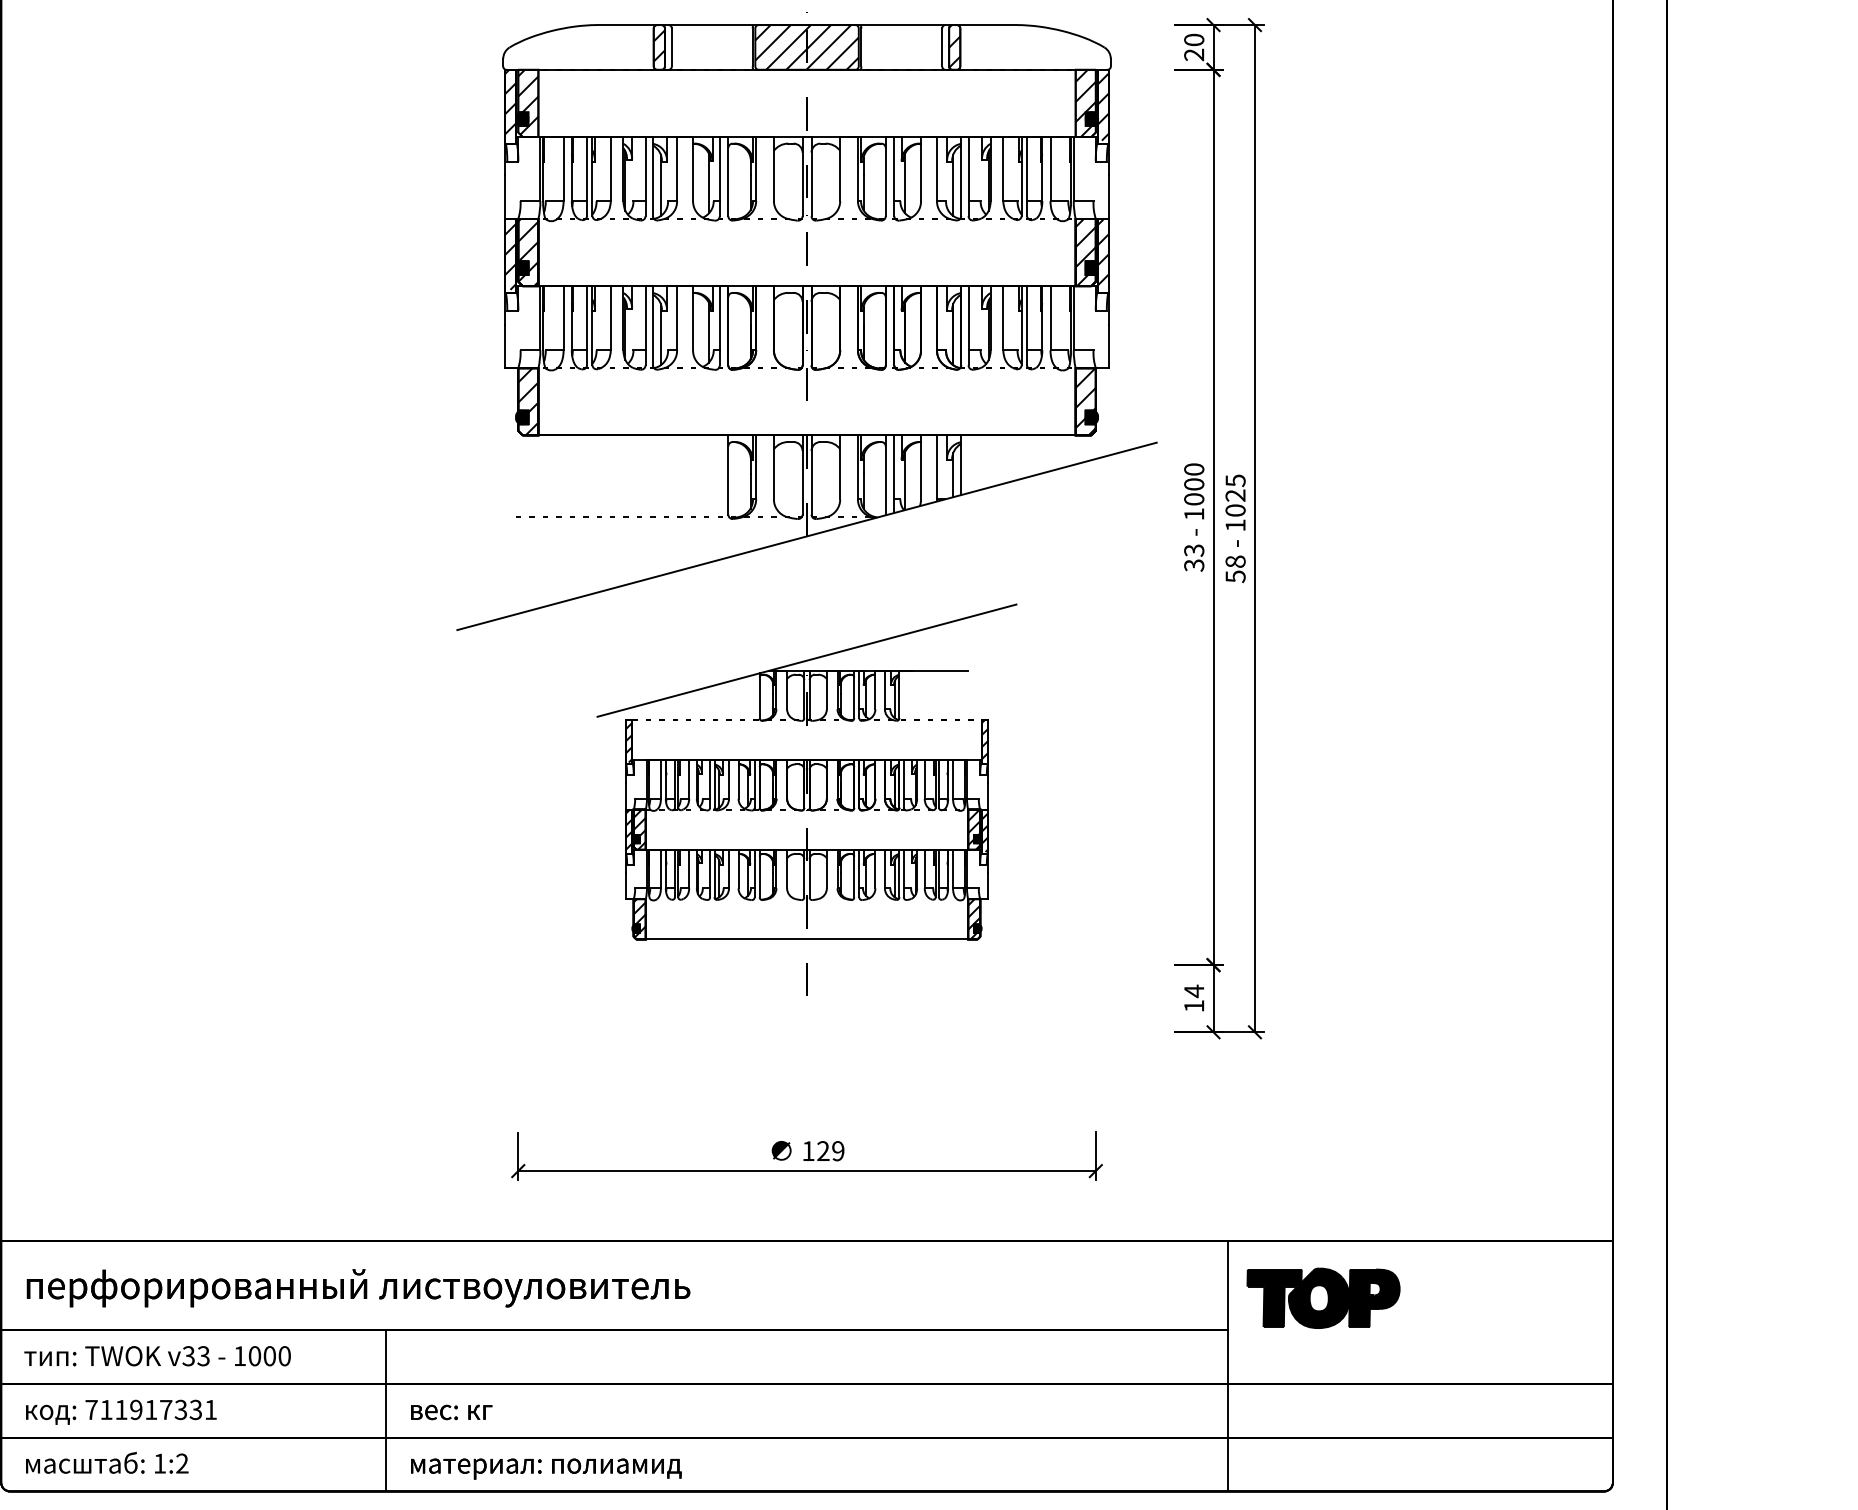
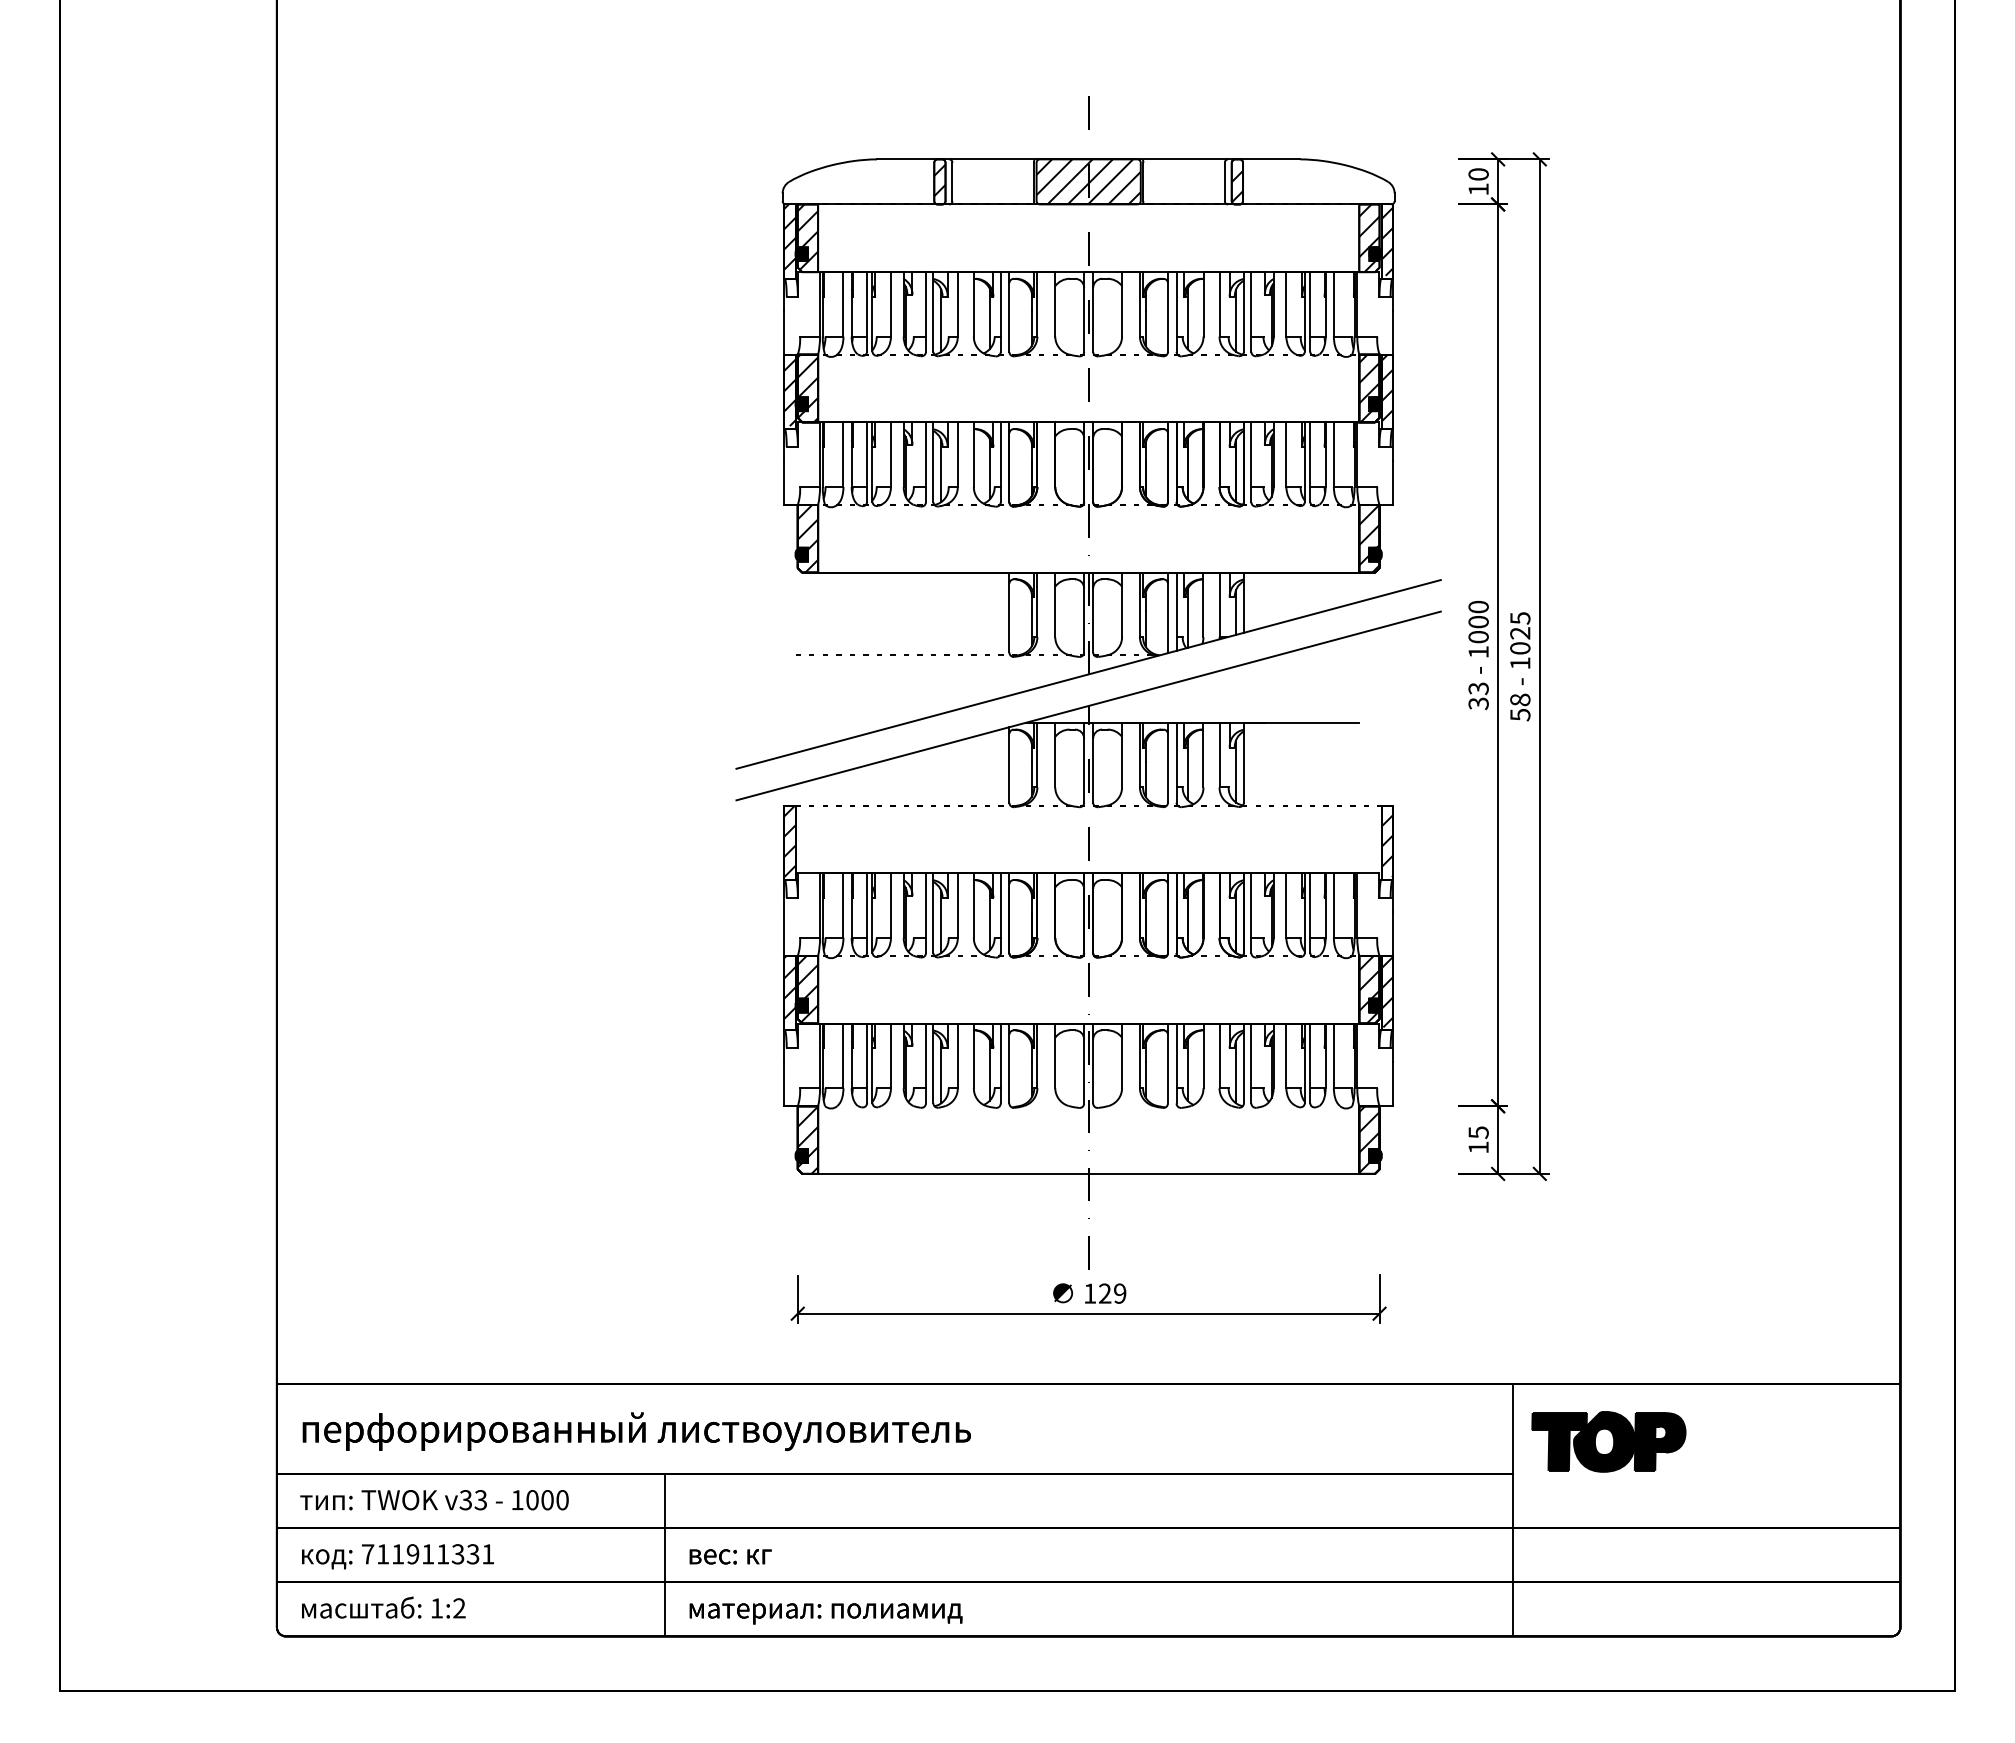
text: (1194, 54) -> (1478, 189), 20 -> 10
part: (806, 799) -> (1088, 939), size x1.67
text: (1194, 991) -> (1478, 1132), 14 -> 15
text: (166, 1410) -> (443, 1554), 711917331 -> 711911331

